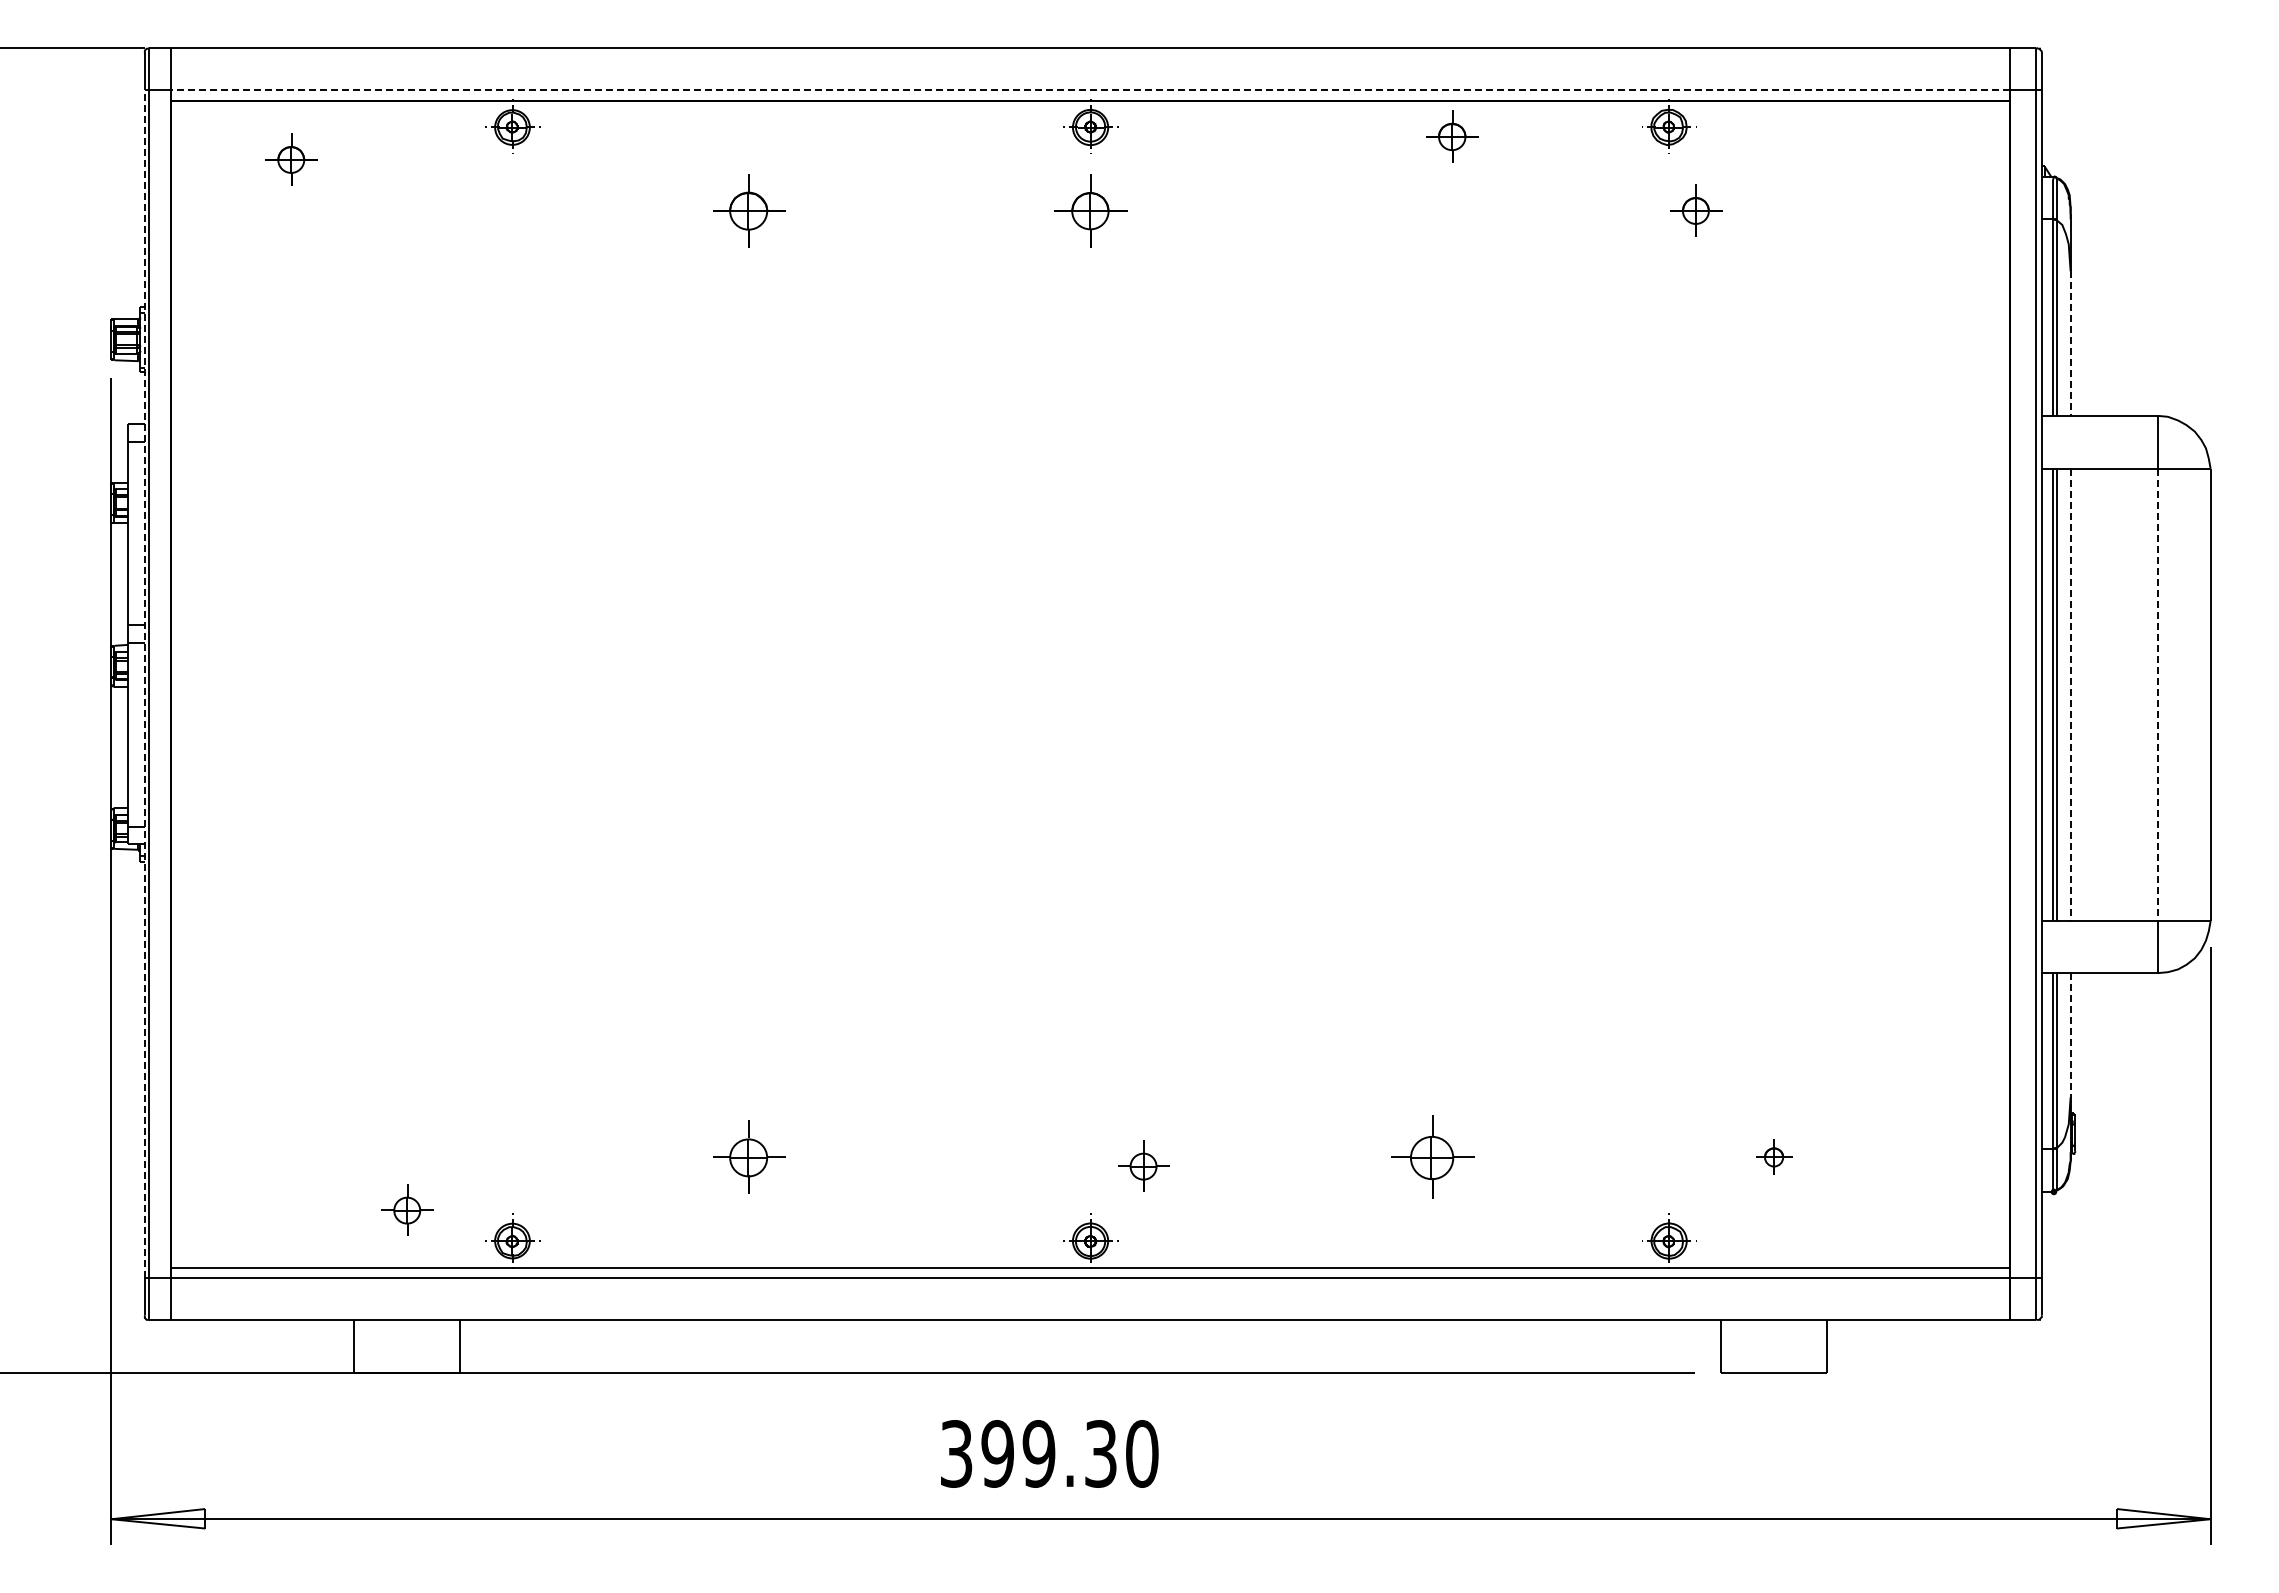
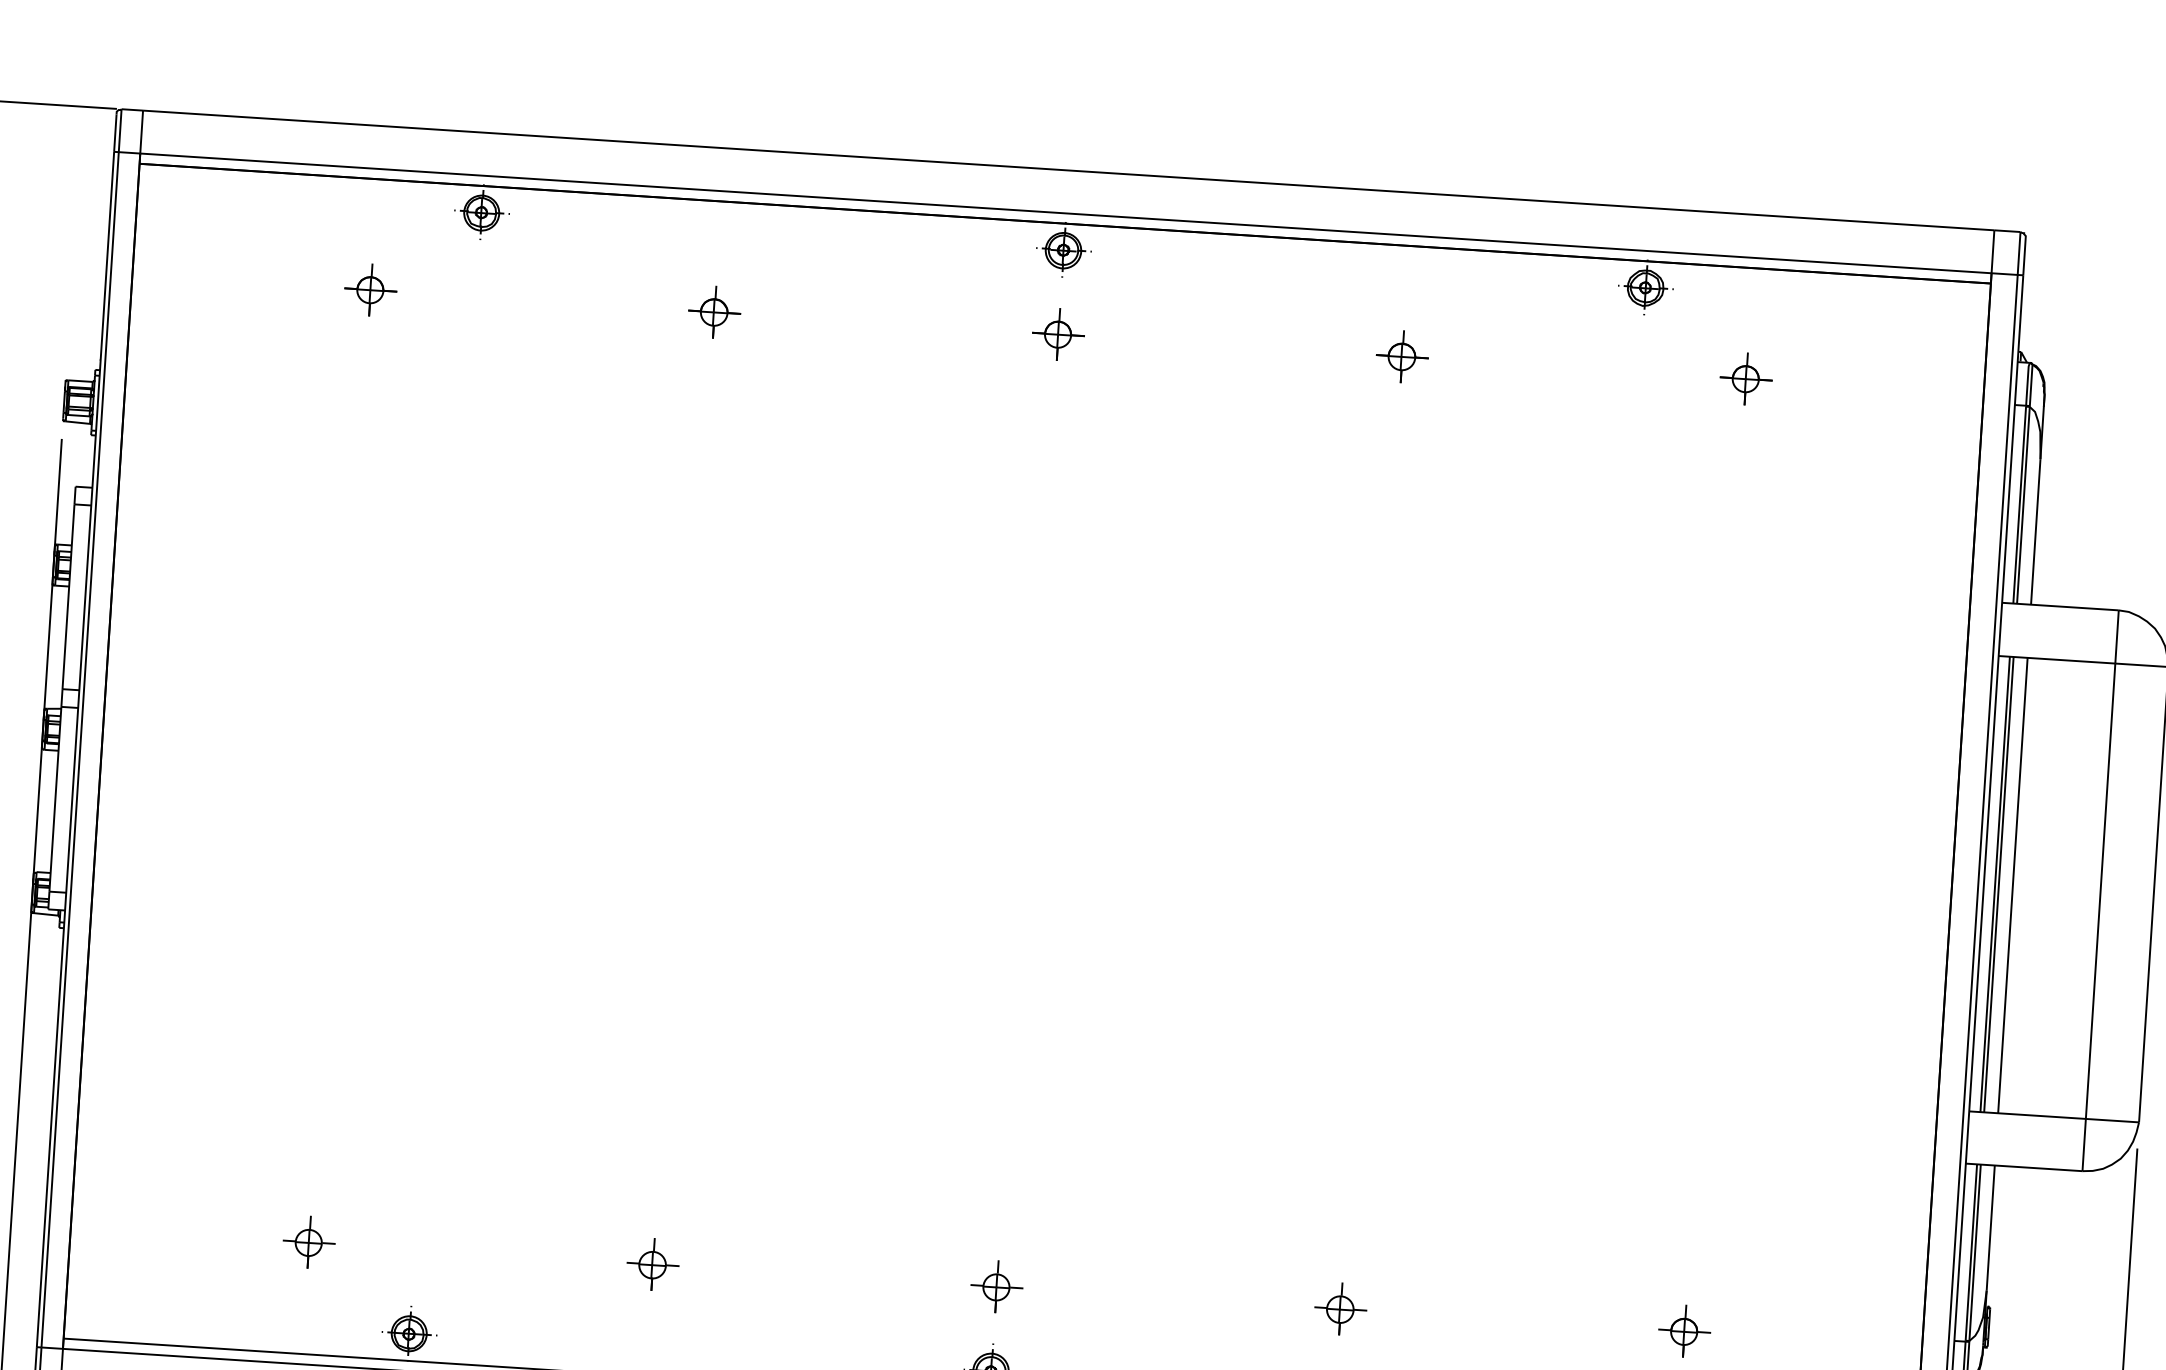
line: (1090, 90) -> (1065, 213), dashed -> solid
part: (1452, 136) -> (1402, 356), moved
part: (291, 159) -> (370, 289), moved
part: (749, 210) -> (714, 312), size x0.71
part: (1090, 210) -> (1058, 334), size x0.71
part: (1696, 210) -> (1746, 378), moved
line: (2070, 344) -> (2035, 532), dashed -> solid
line: (144, 684) -> (75, 749), dashed -> solid
line: (2070, 695) -> (2012, 886), dashed -> solid
line: (2157, 695) -> (2100, 891), dashed -> solid
line: (2070, 1035) -> (1990, 1228), dashed -> solid
part: (749, 1156) -> (653, 1264), size x0.71
part: (1432, 1156) -> (1340, 1308), size x0.62
part: (1774, 1156) -> (1684, 1330), size x1.43
part: (1143, 1165) -> (996, 1286), moved
part: (407, 1209) -> (309, 1241), moved

